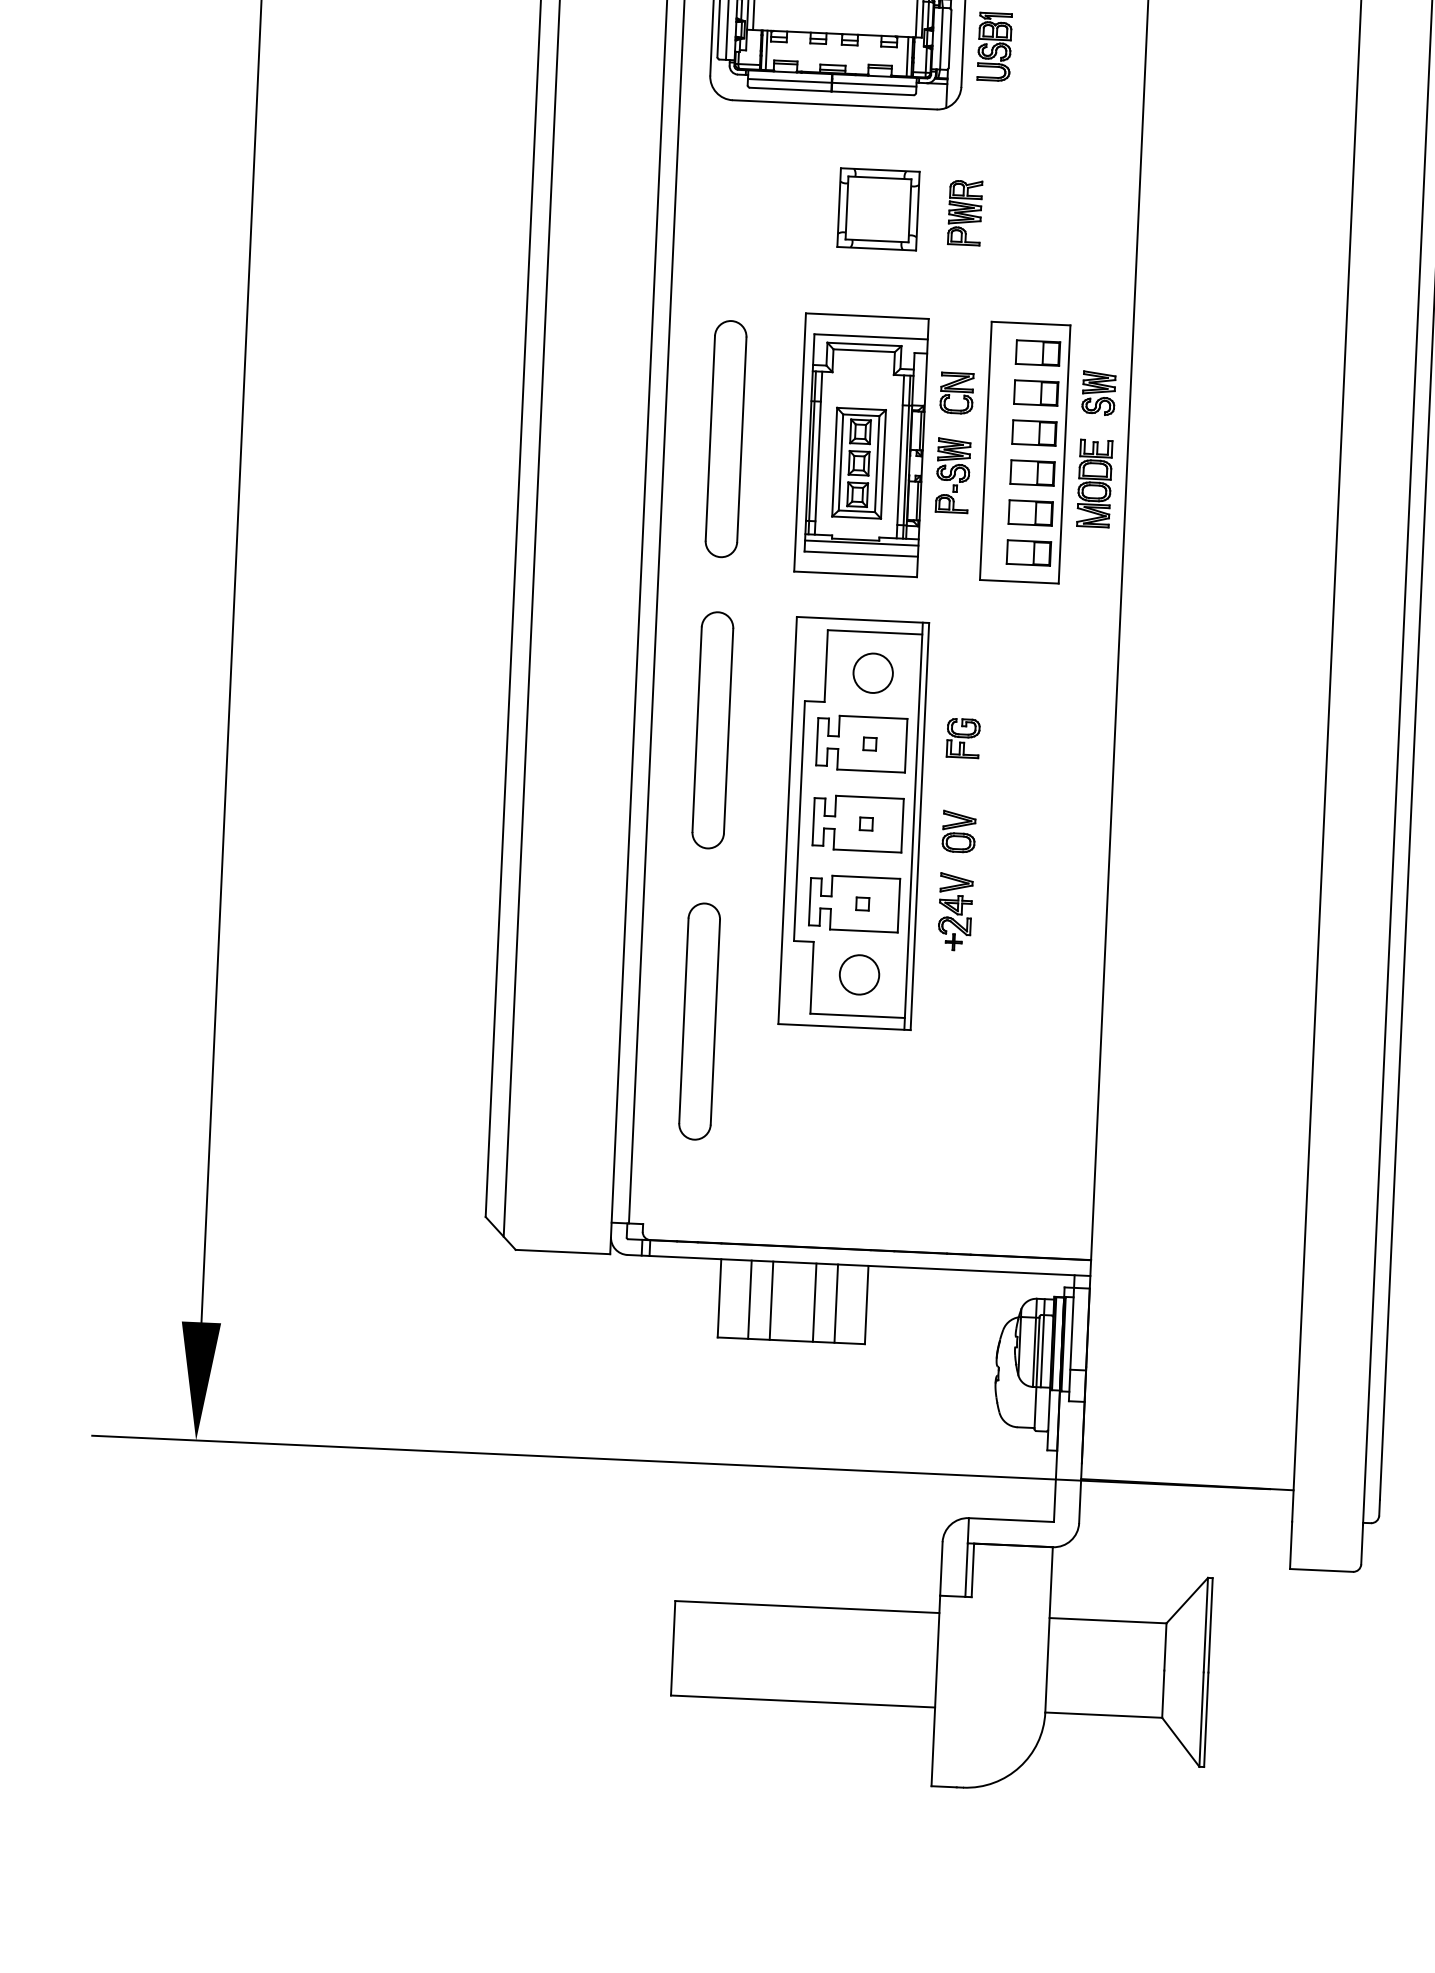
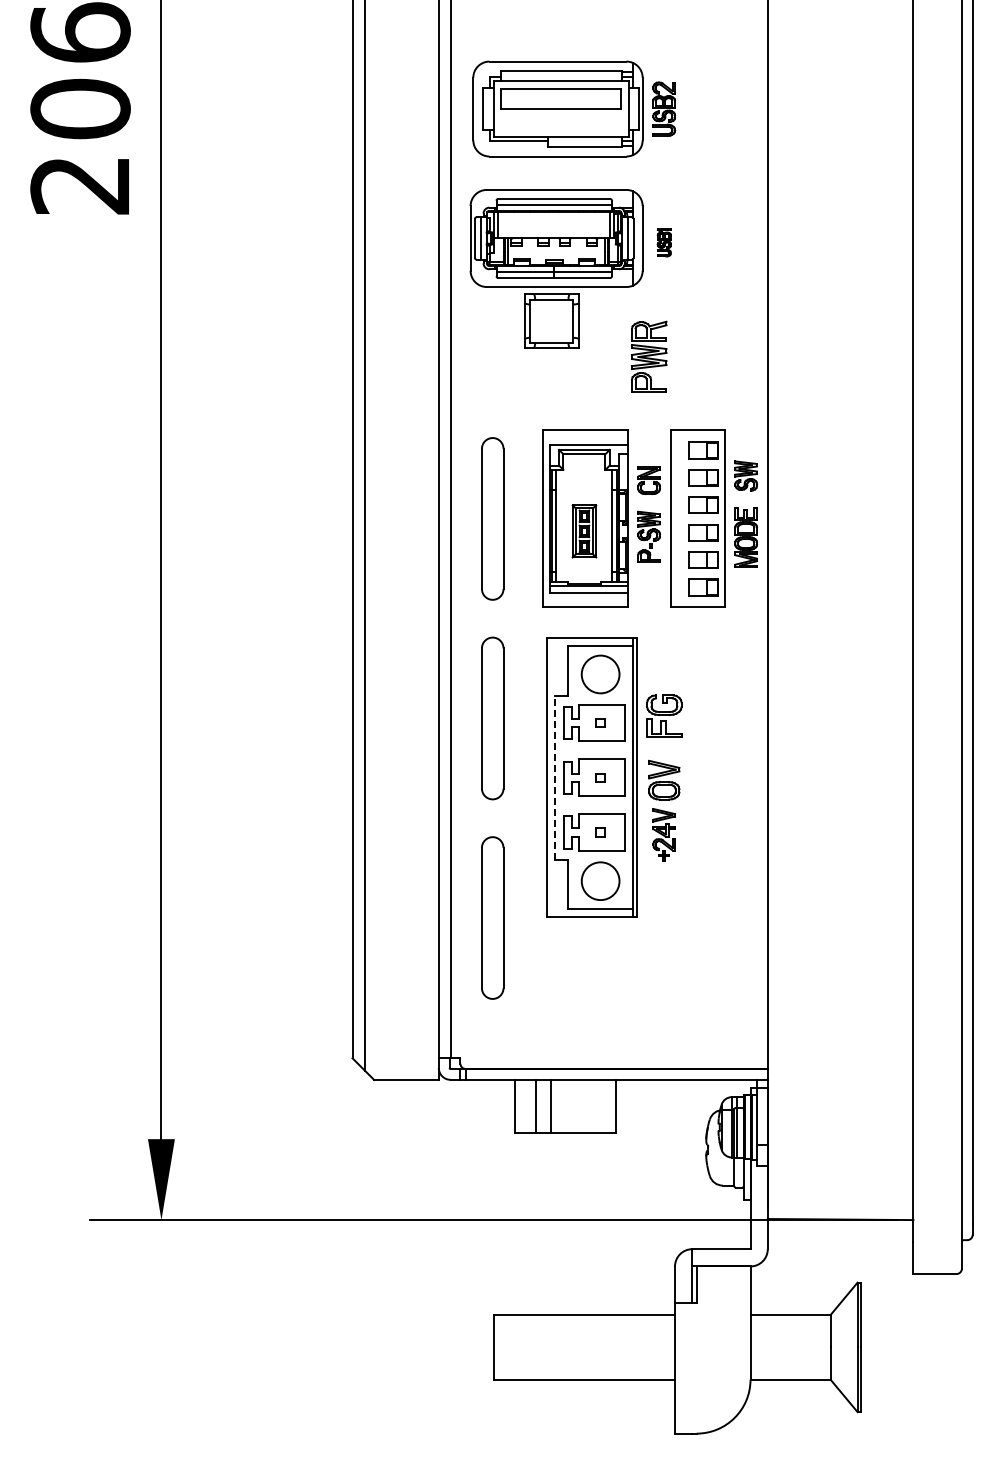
part: (995, 47) -> (664, 242), size x0.6
part: (878, 208) -> (551, 320), moved
part: (964, 212) -> (648, 356), size x1.6
part: (859, 463) -> (584, 531), size x0.7
circle: (873, 673) -> (600, 674), size x1.4
part: (962, 737) -> (663, 715), size x1.6
line: (799, 820) -> (554, 777), solid -> dashed
part: (958, 830) -> (663, 779), size x1.4
circle: (859, 973) -> (600, 880), size x1.4
line: (815, 1302) -> (580, 1106), removed
line: (835, 1303) -> (594, 1106), removed

